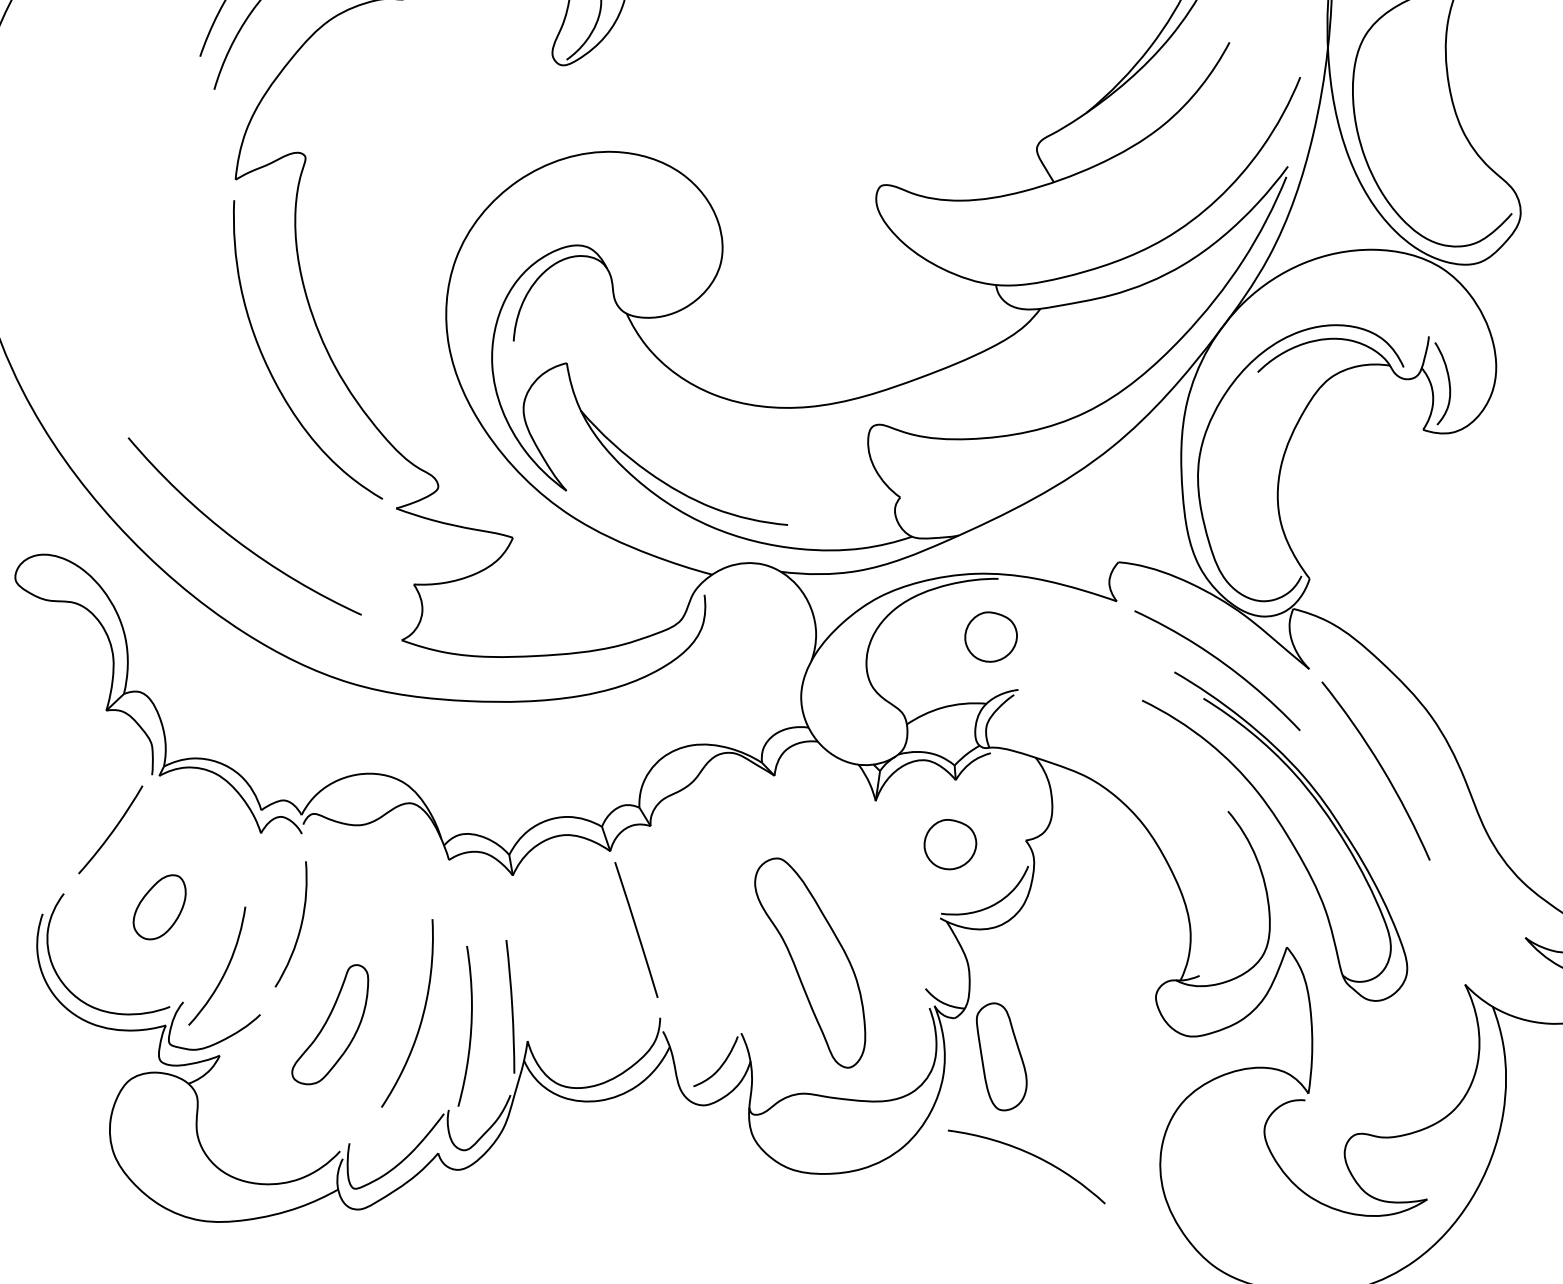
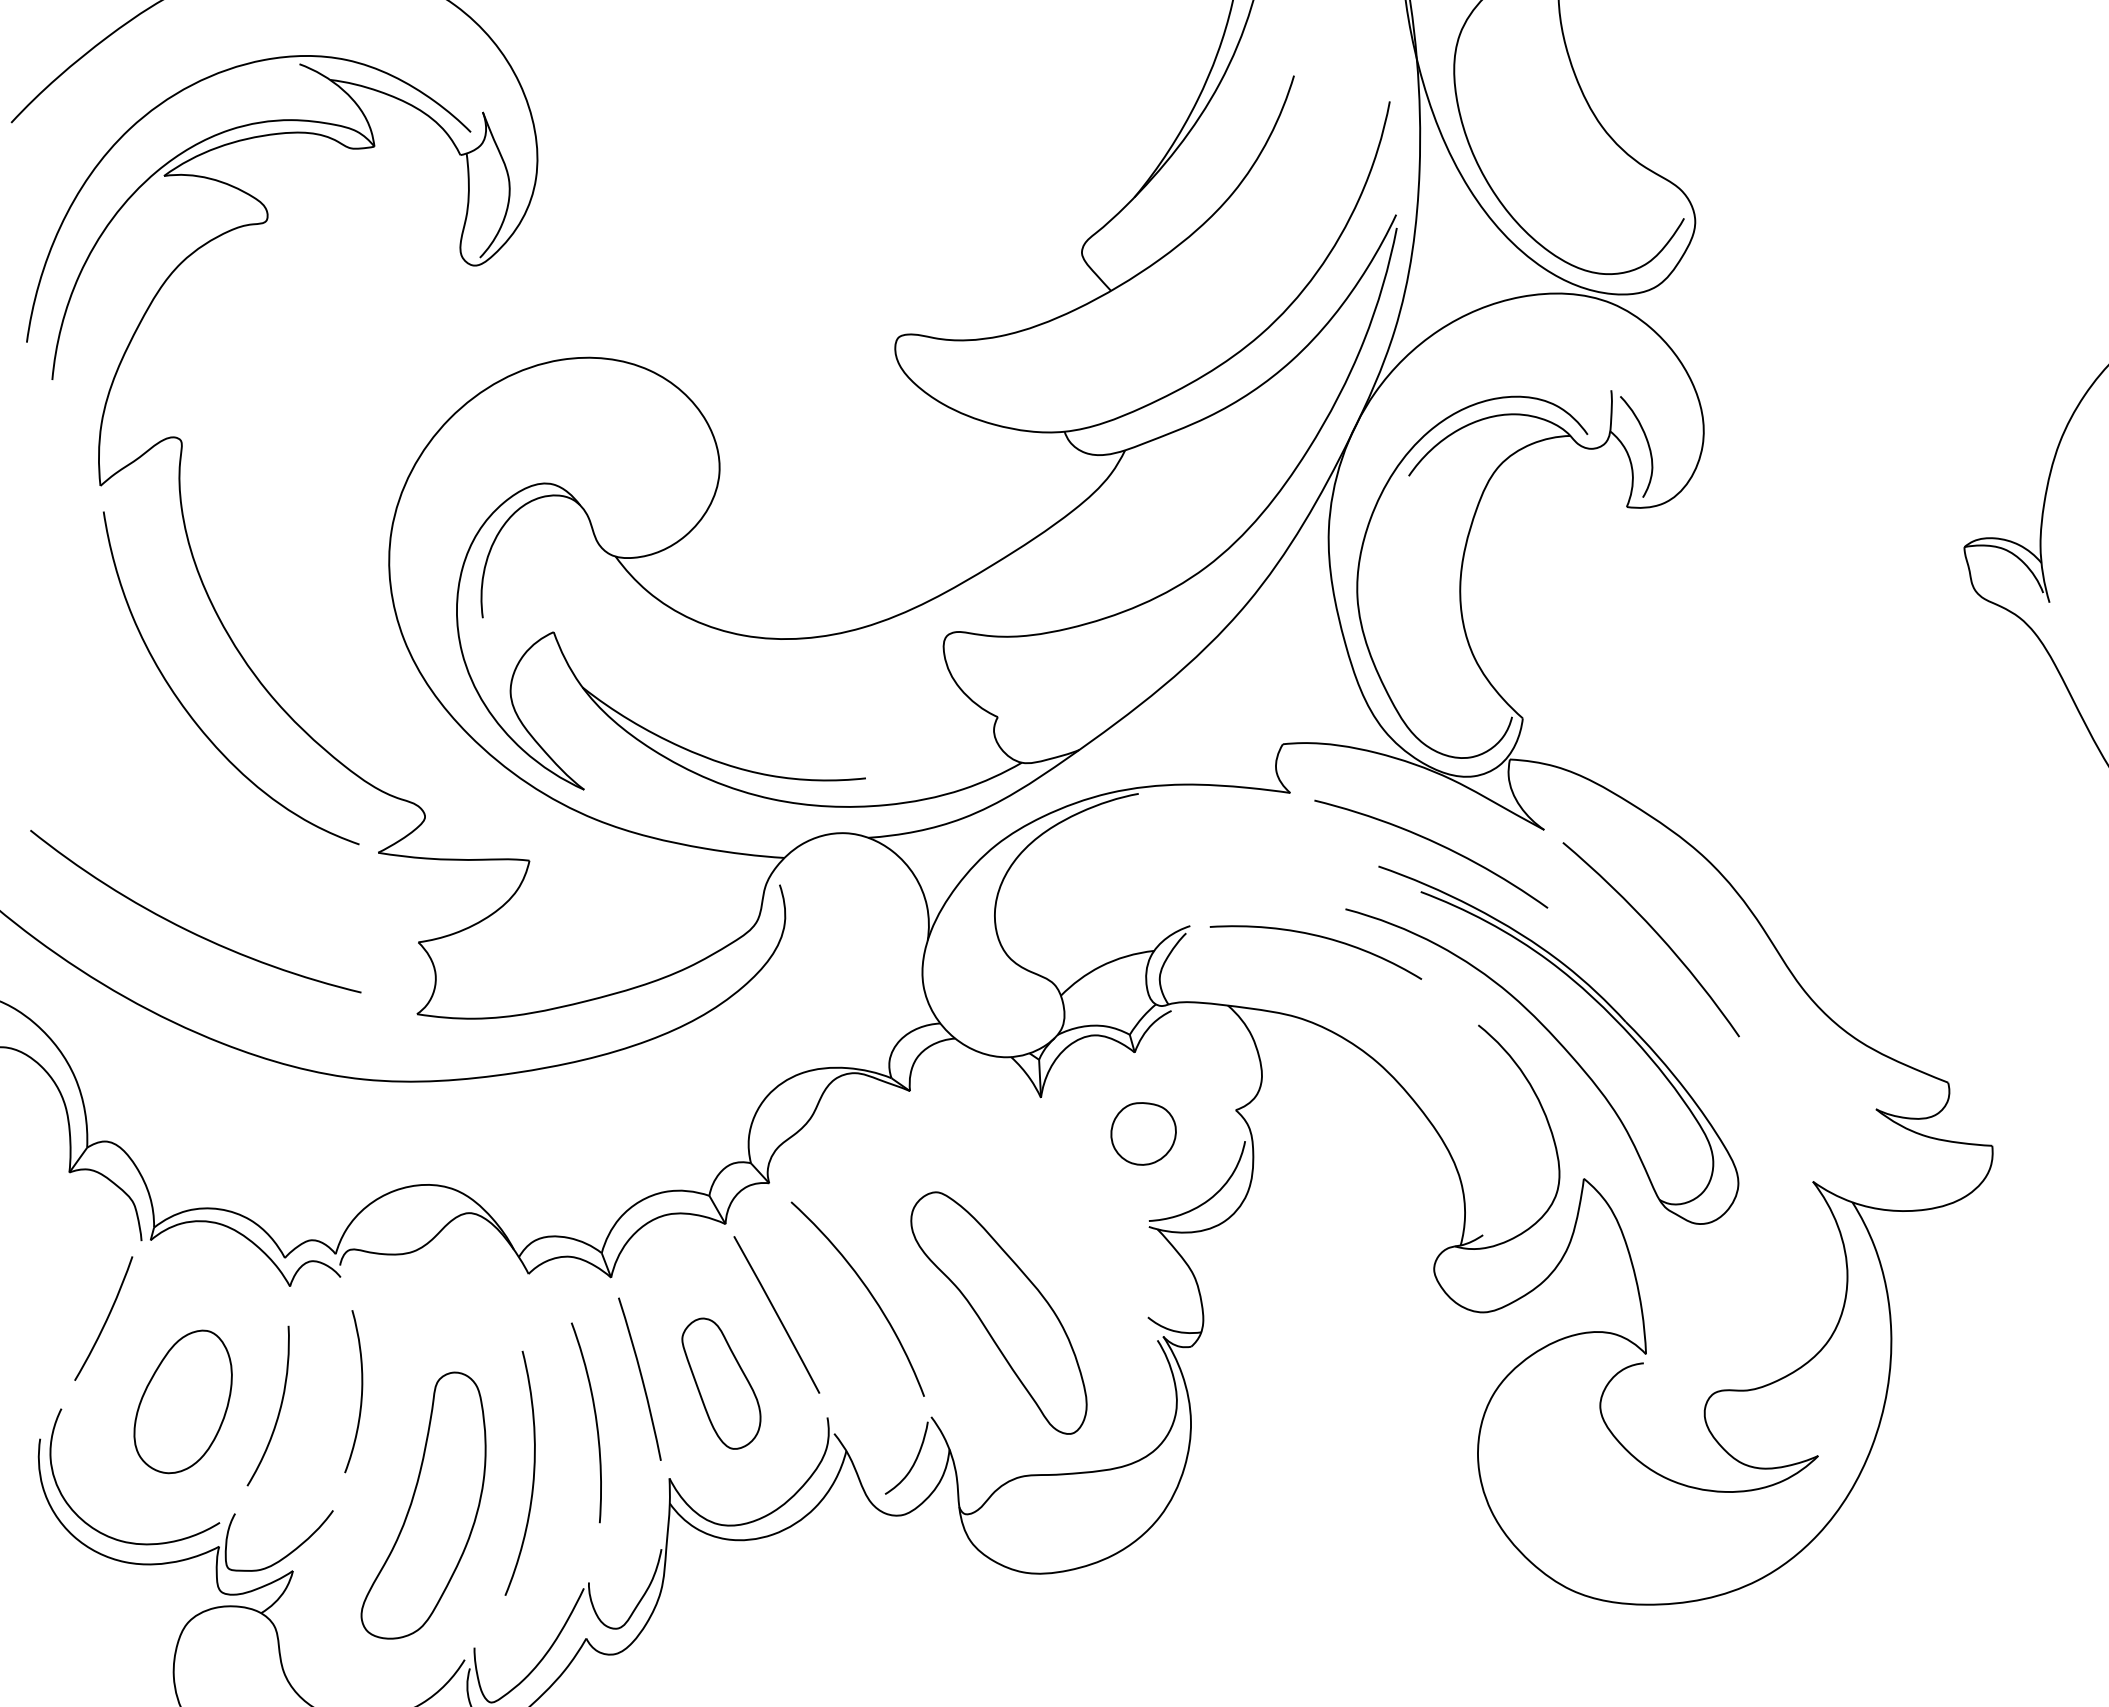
part: (990, 637) -> (1143, 867), removed
part: (159, 906) -> (182, 1401), size x1.67
curve: (711, 926) -> (868, 1292), added
curve: (225, 968) -> (279, 1407), moved
curve: (511, 1005) -> (640, 1377), moved
part: (331, 1024) -> (423, 1505), size x1.67
curve: (470, 1027) -> (595, 1422), moved
part: (1000, 1057) -> (721, 1383), moved
curve: (1031, 1155) -> (1319, 937), moved

